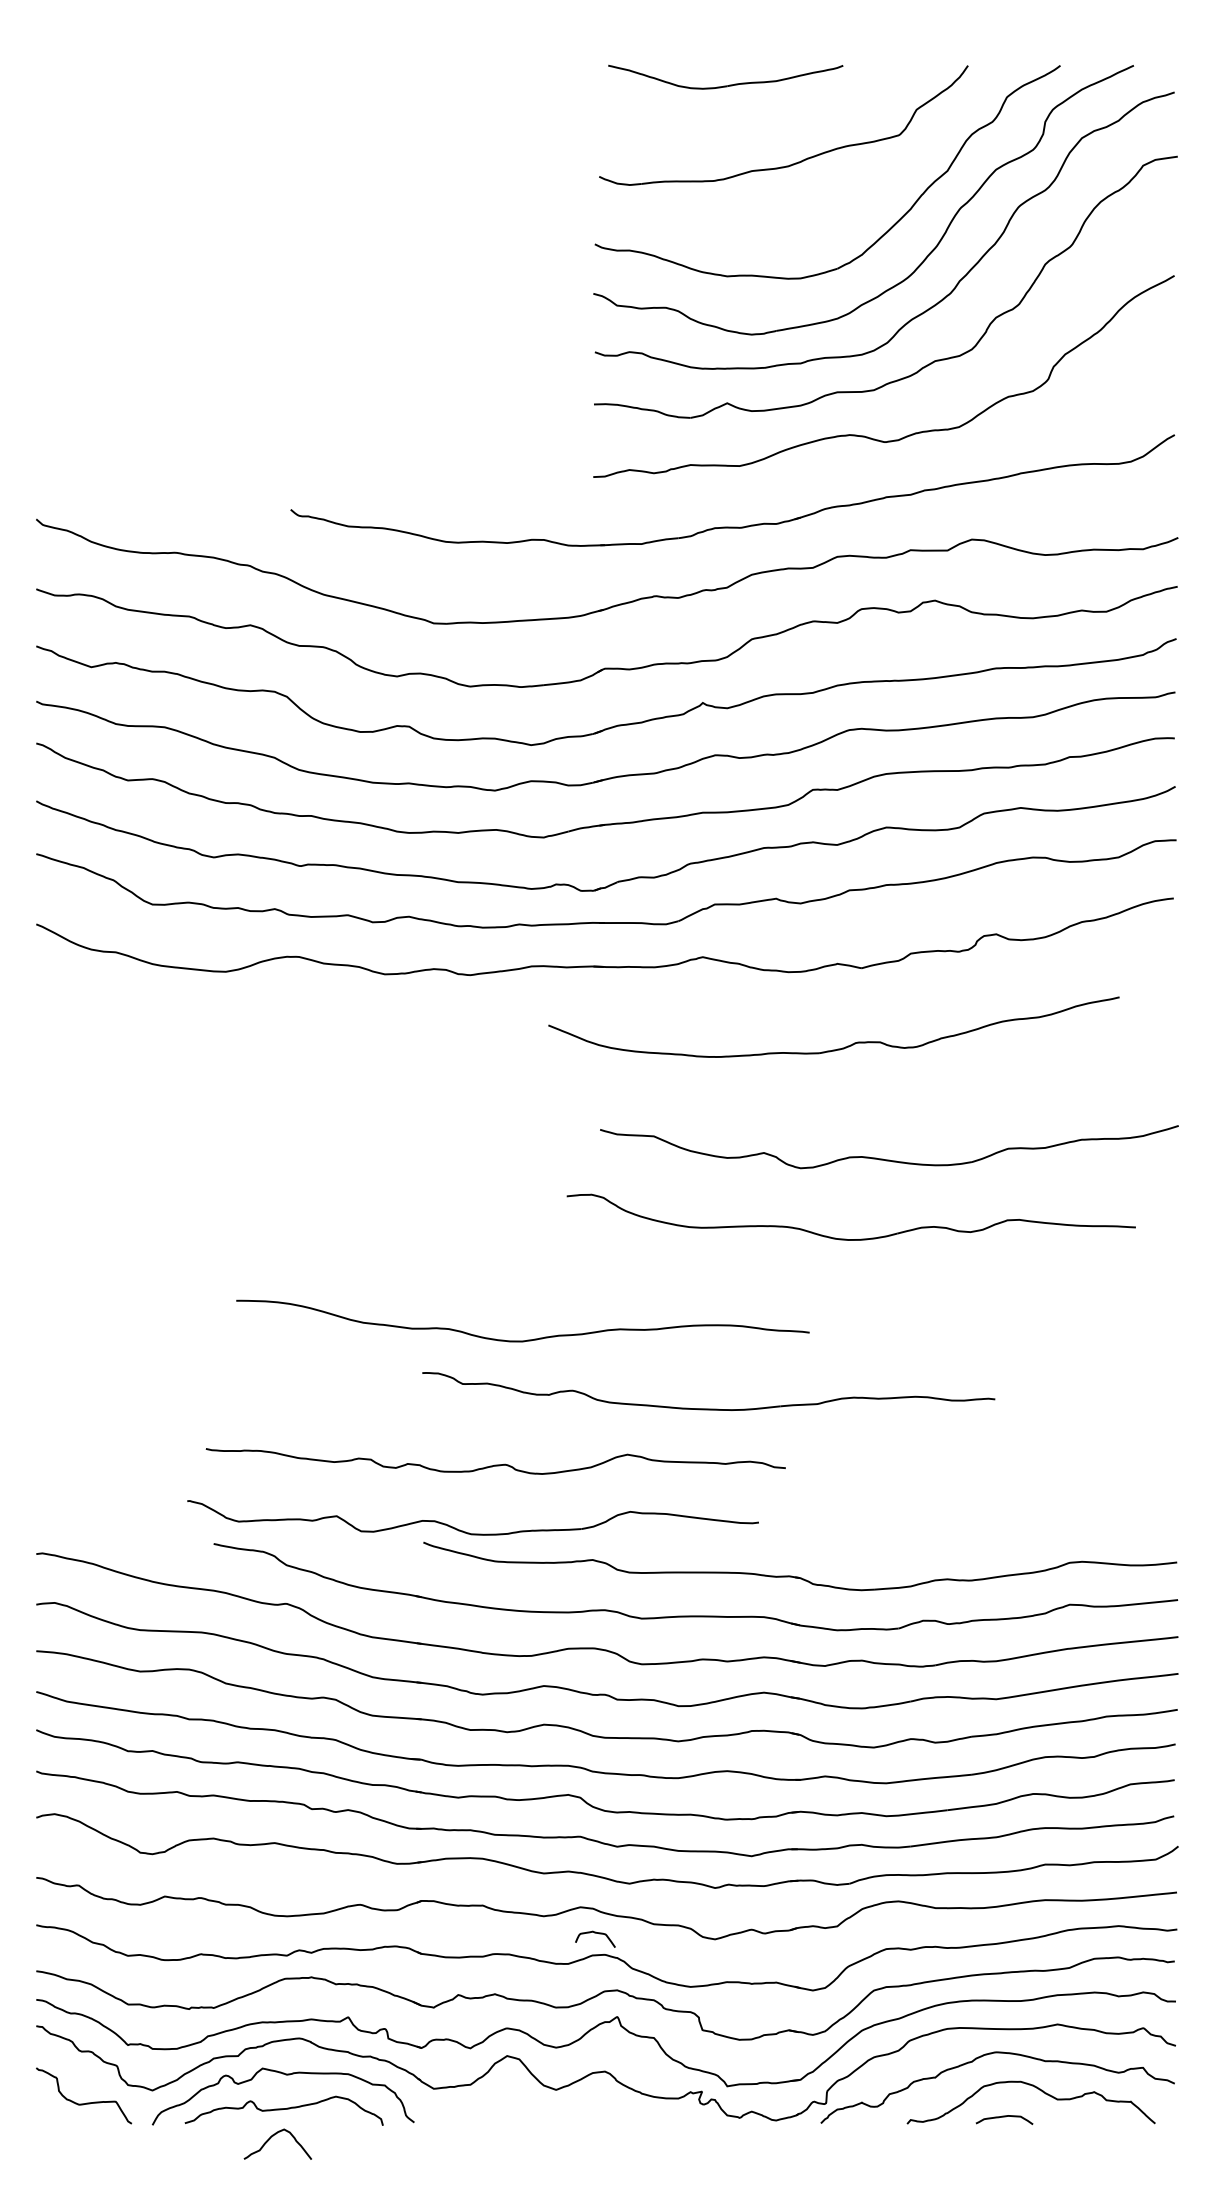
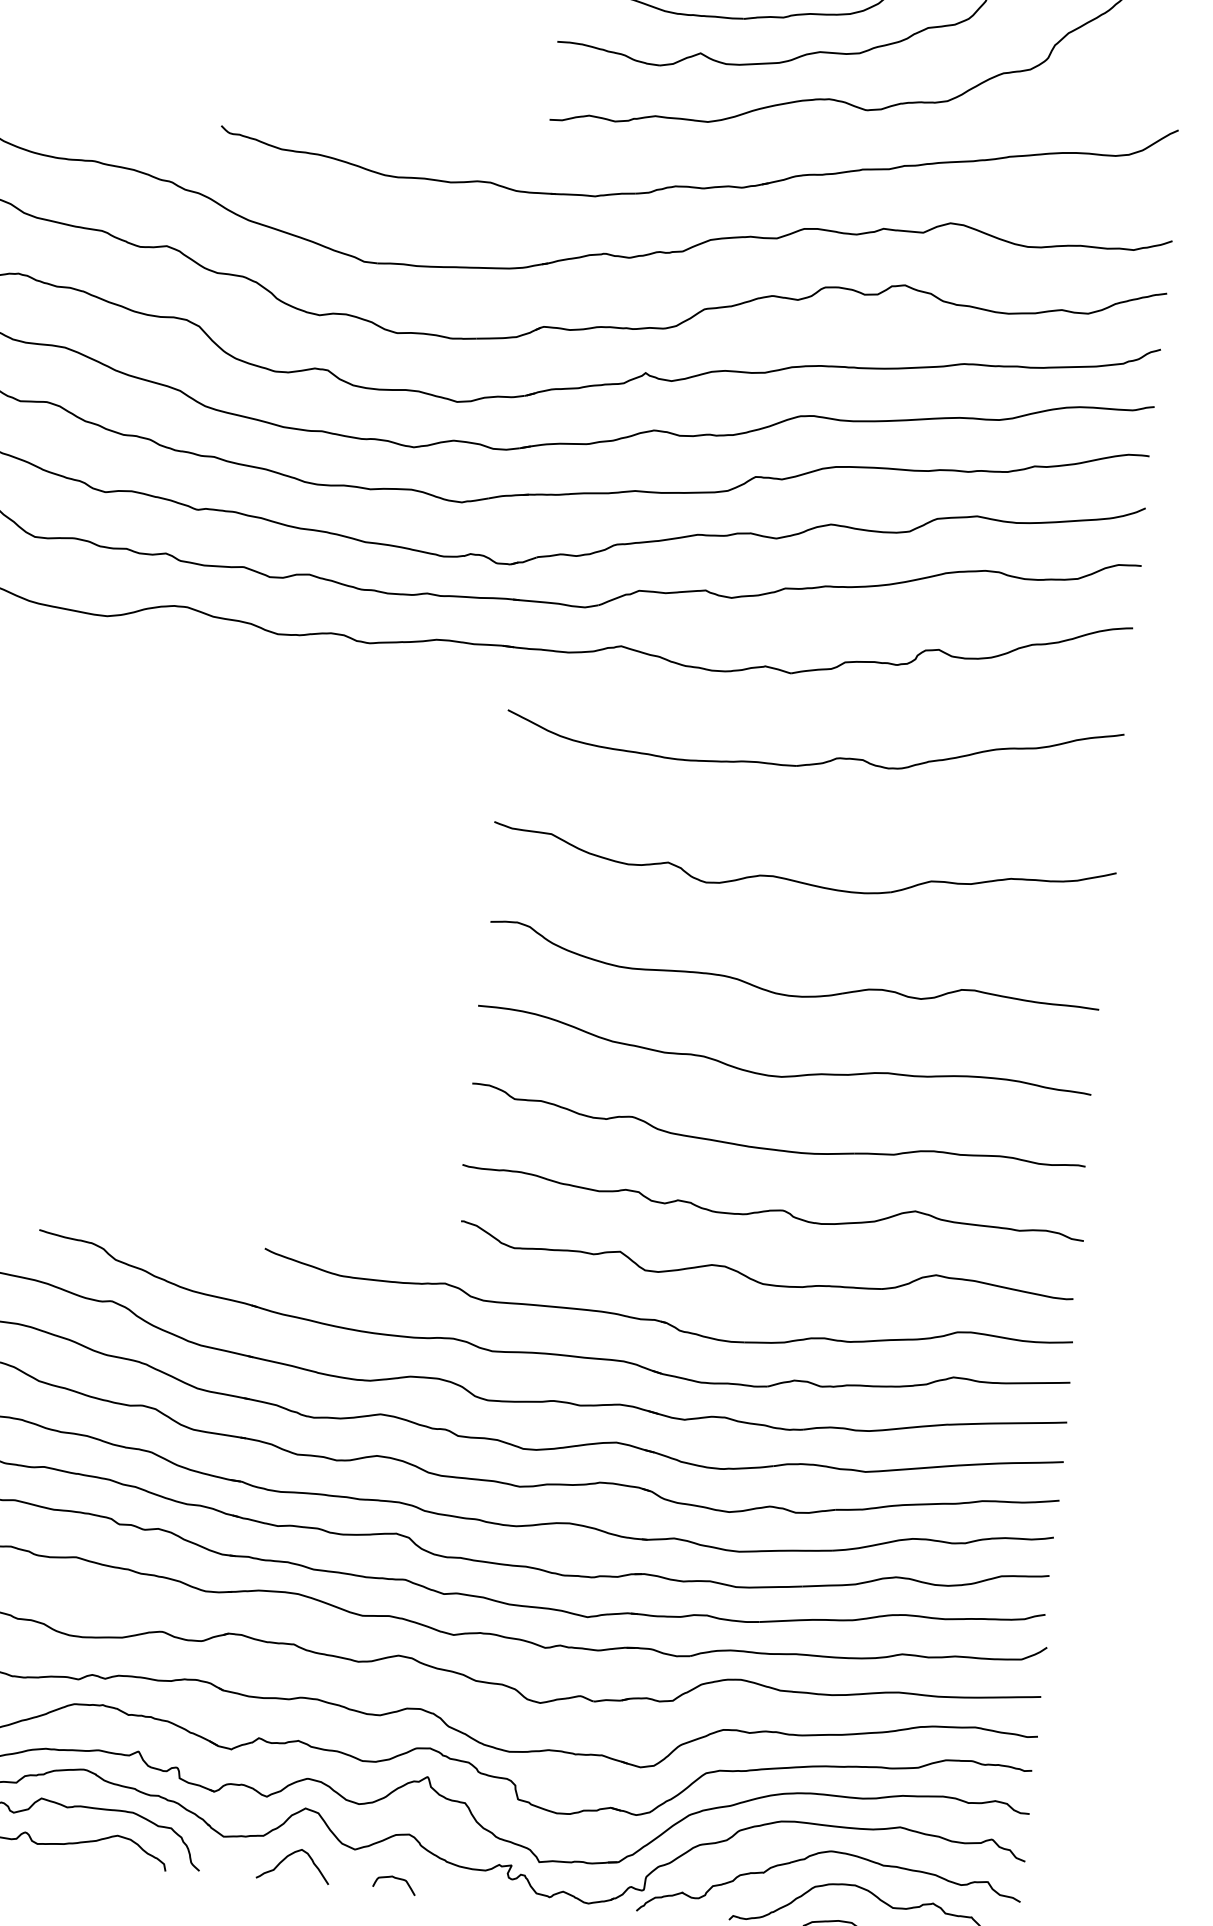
part: (837, 1048) -> (816, 762), moved
part: (846, 1238) -> (787, 993), moved
curve: (527, 1339) -> (787, 1075), moved
part: (708, 1408) -> (776, 1149), moved
curve: (495, 1464) -> (772, 1209), moved
part: (469, 1532) -> (761, 1282), moved
curve: (595, 1933) -> (395, 1878), moved
curve: (272, 2137) -> (288, 1857), moved

